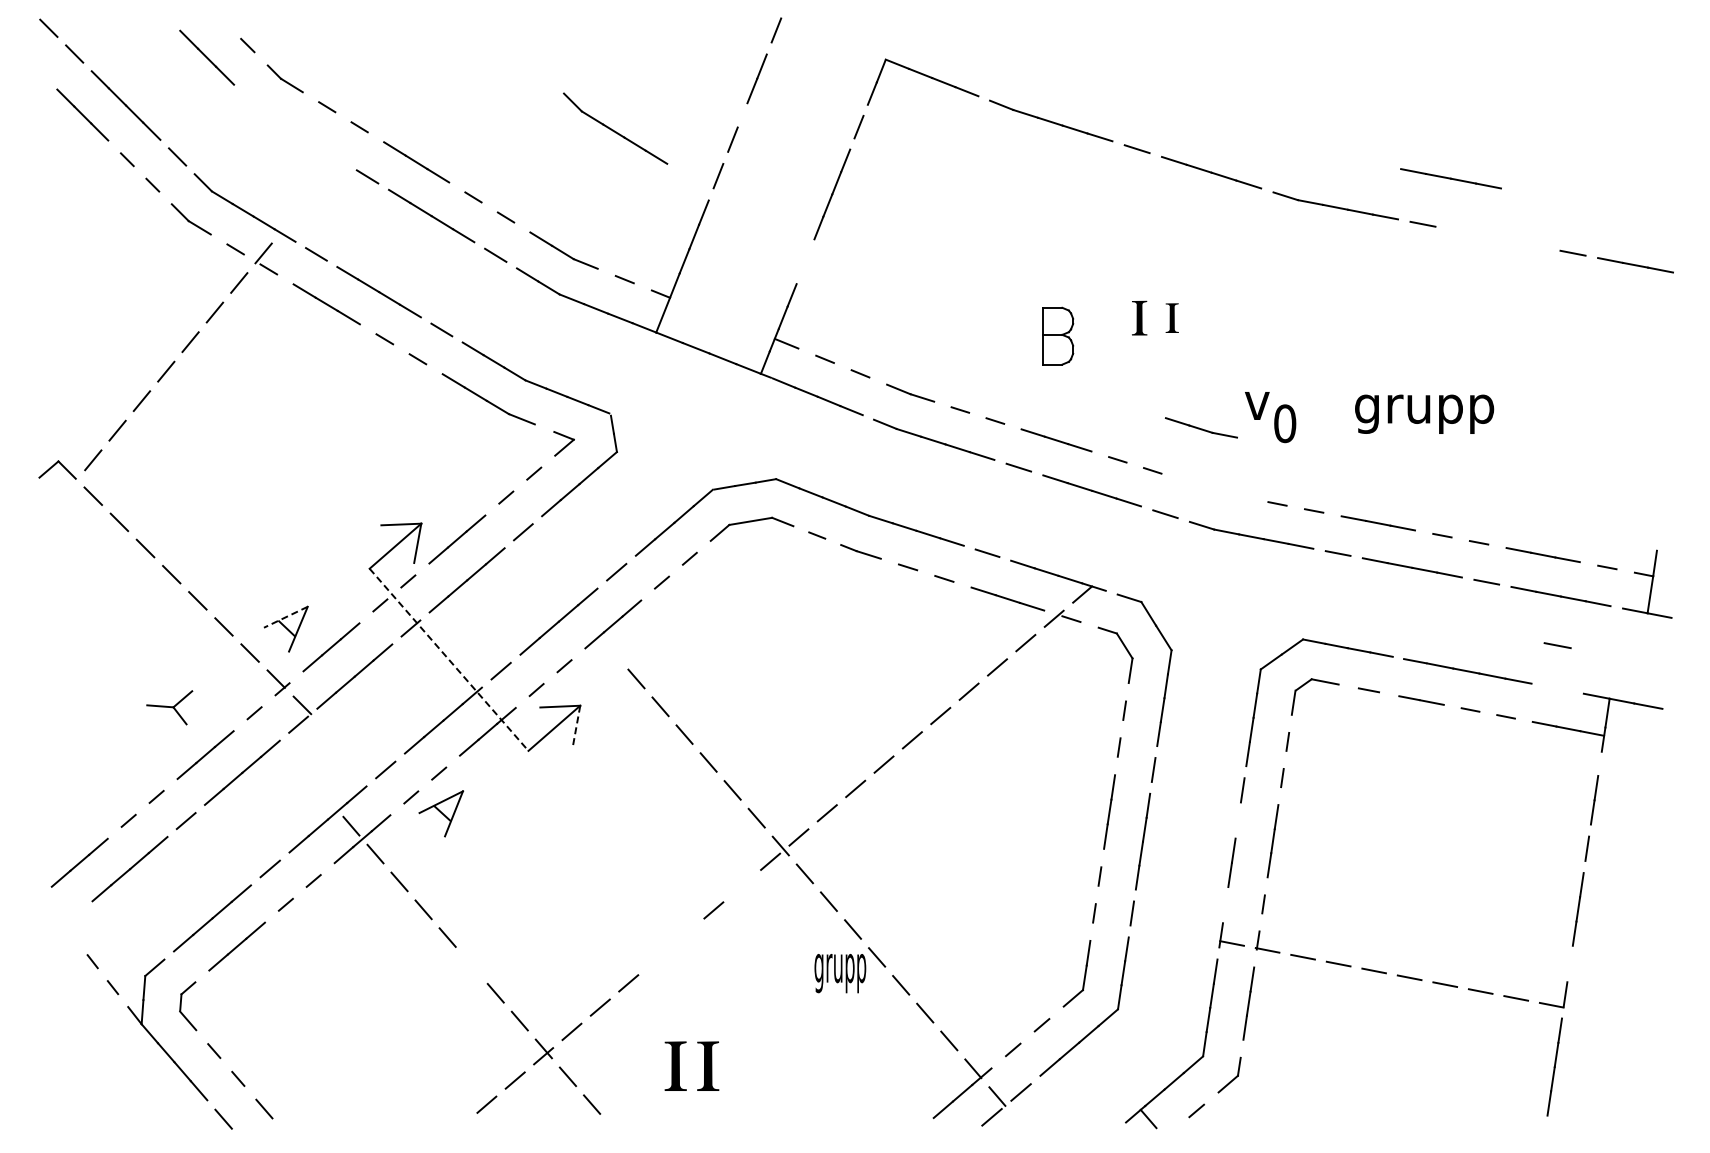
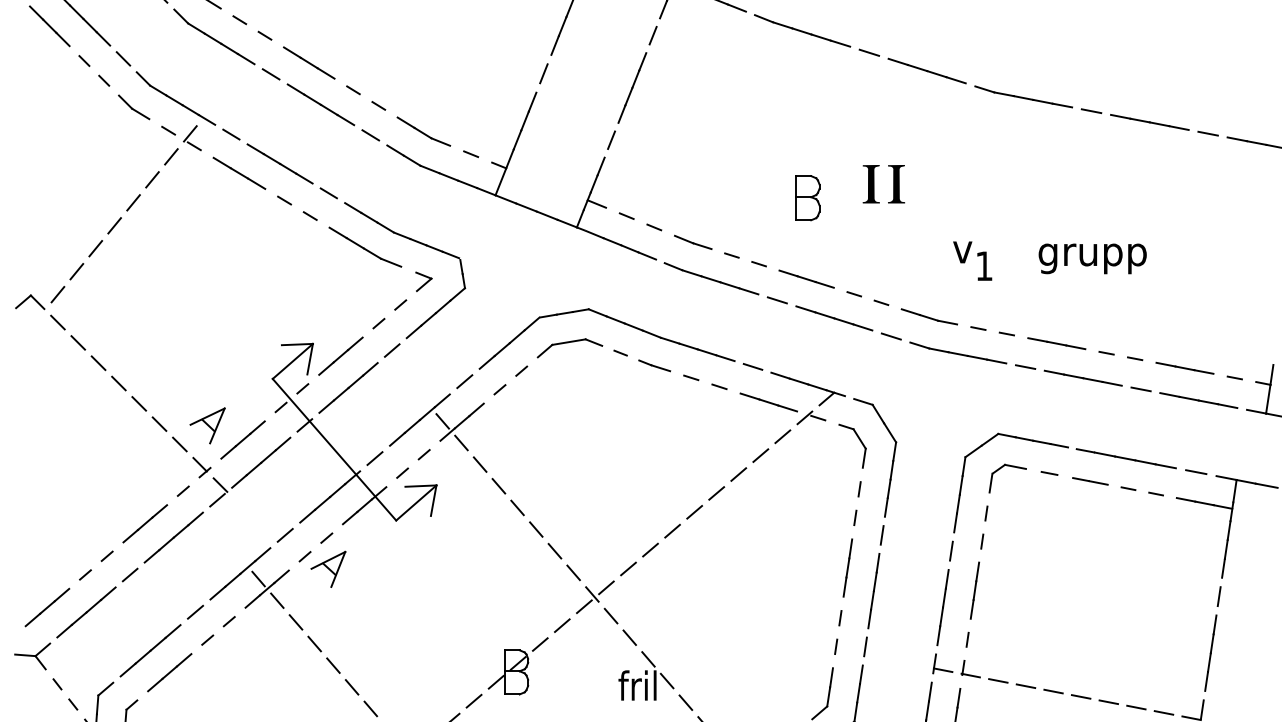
line: (742, 115) -> (562, 26), added
part: (615, 128) -> (214, 36), moved
line: (1450, 178) -> (1149, 122), moved
line: (805, 261) -> (611, 140), added
part: (1139, 317) -> (871, 183), size x1.43
part: (1172, 317) -> (896, 183), size x1.67
text: (1285, 423) -> (984, 266), 0 -> 1
part: (1201, 427) -> (929, 316), moved
line: (285, 617) -> (207, 416), dashed -> solid
line: (588, 623) -> (442, 421), added
line: (1557, 645) -> (1196, 472), moved
line: (612, 650) -> (461, 442), added
line: (449, 659) -> (334, 449), dashed -> solid
part: (169, 707) -> (32, 656), moved
line: (576, 725) -> (433, 500), dashed -> solid
line: (1599, 763) -> (1228, 530), added
line: (1237, 826) -> (947, 579), added
line: (741, 886) -> (561, 625), added
line: (1226, 899) -> (938, 636), added
part: (672, 945) -> (508, 671), added
line: (1570, 957) -> (1206, 681), added
line: (471, 965) -> (351, 687), added
text: (840, 968) -> (638, 689), grupp -> fril

